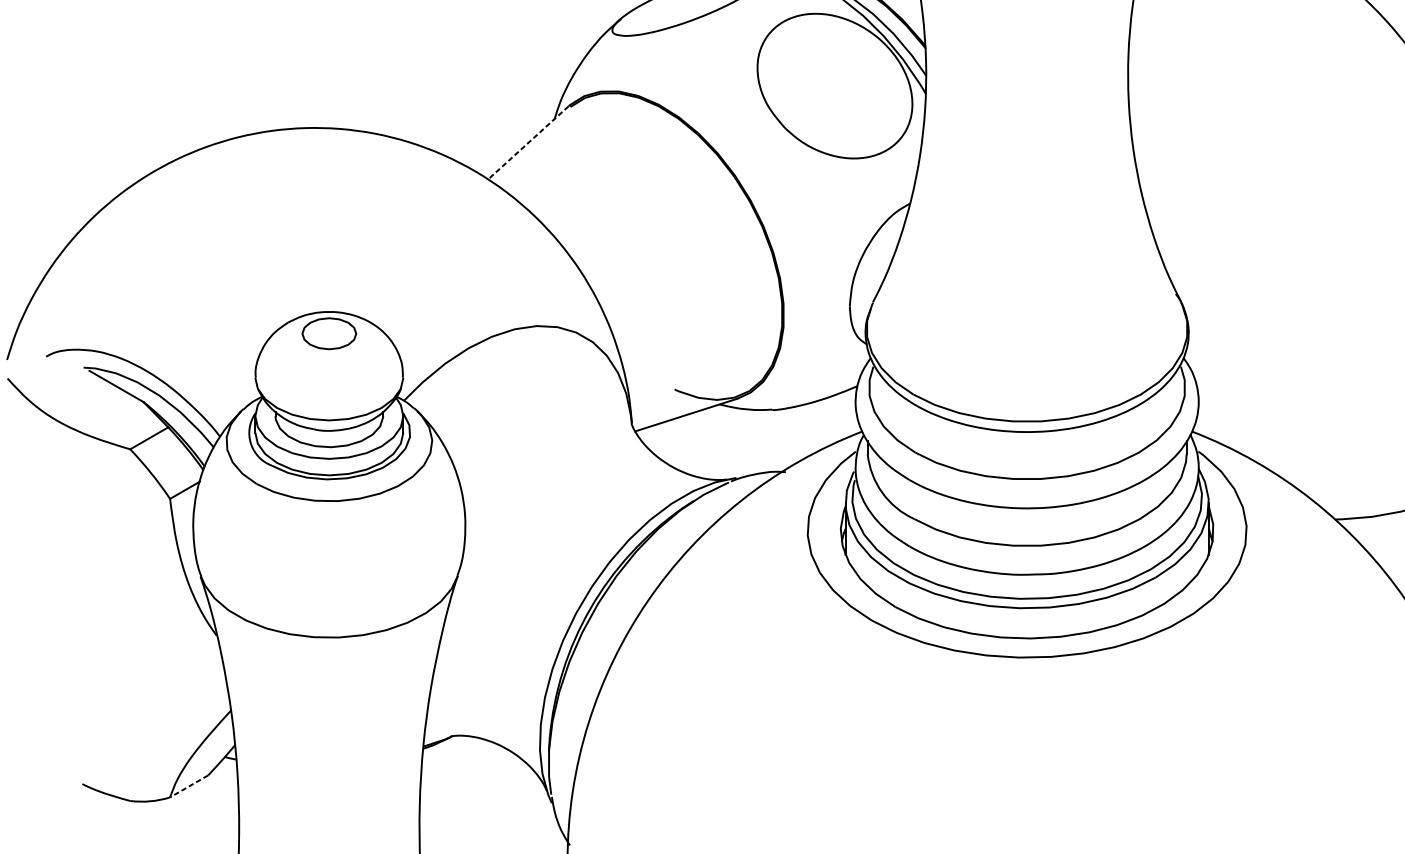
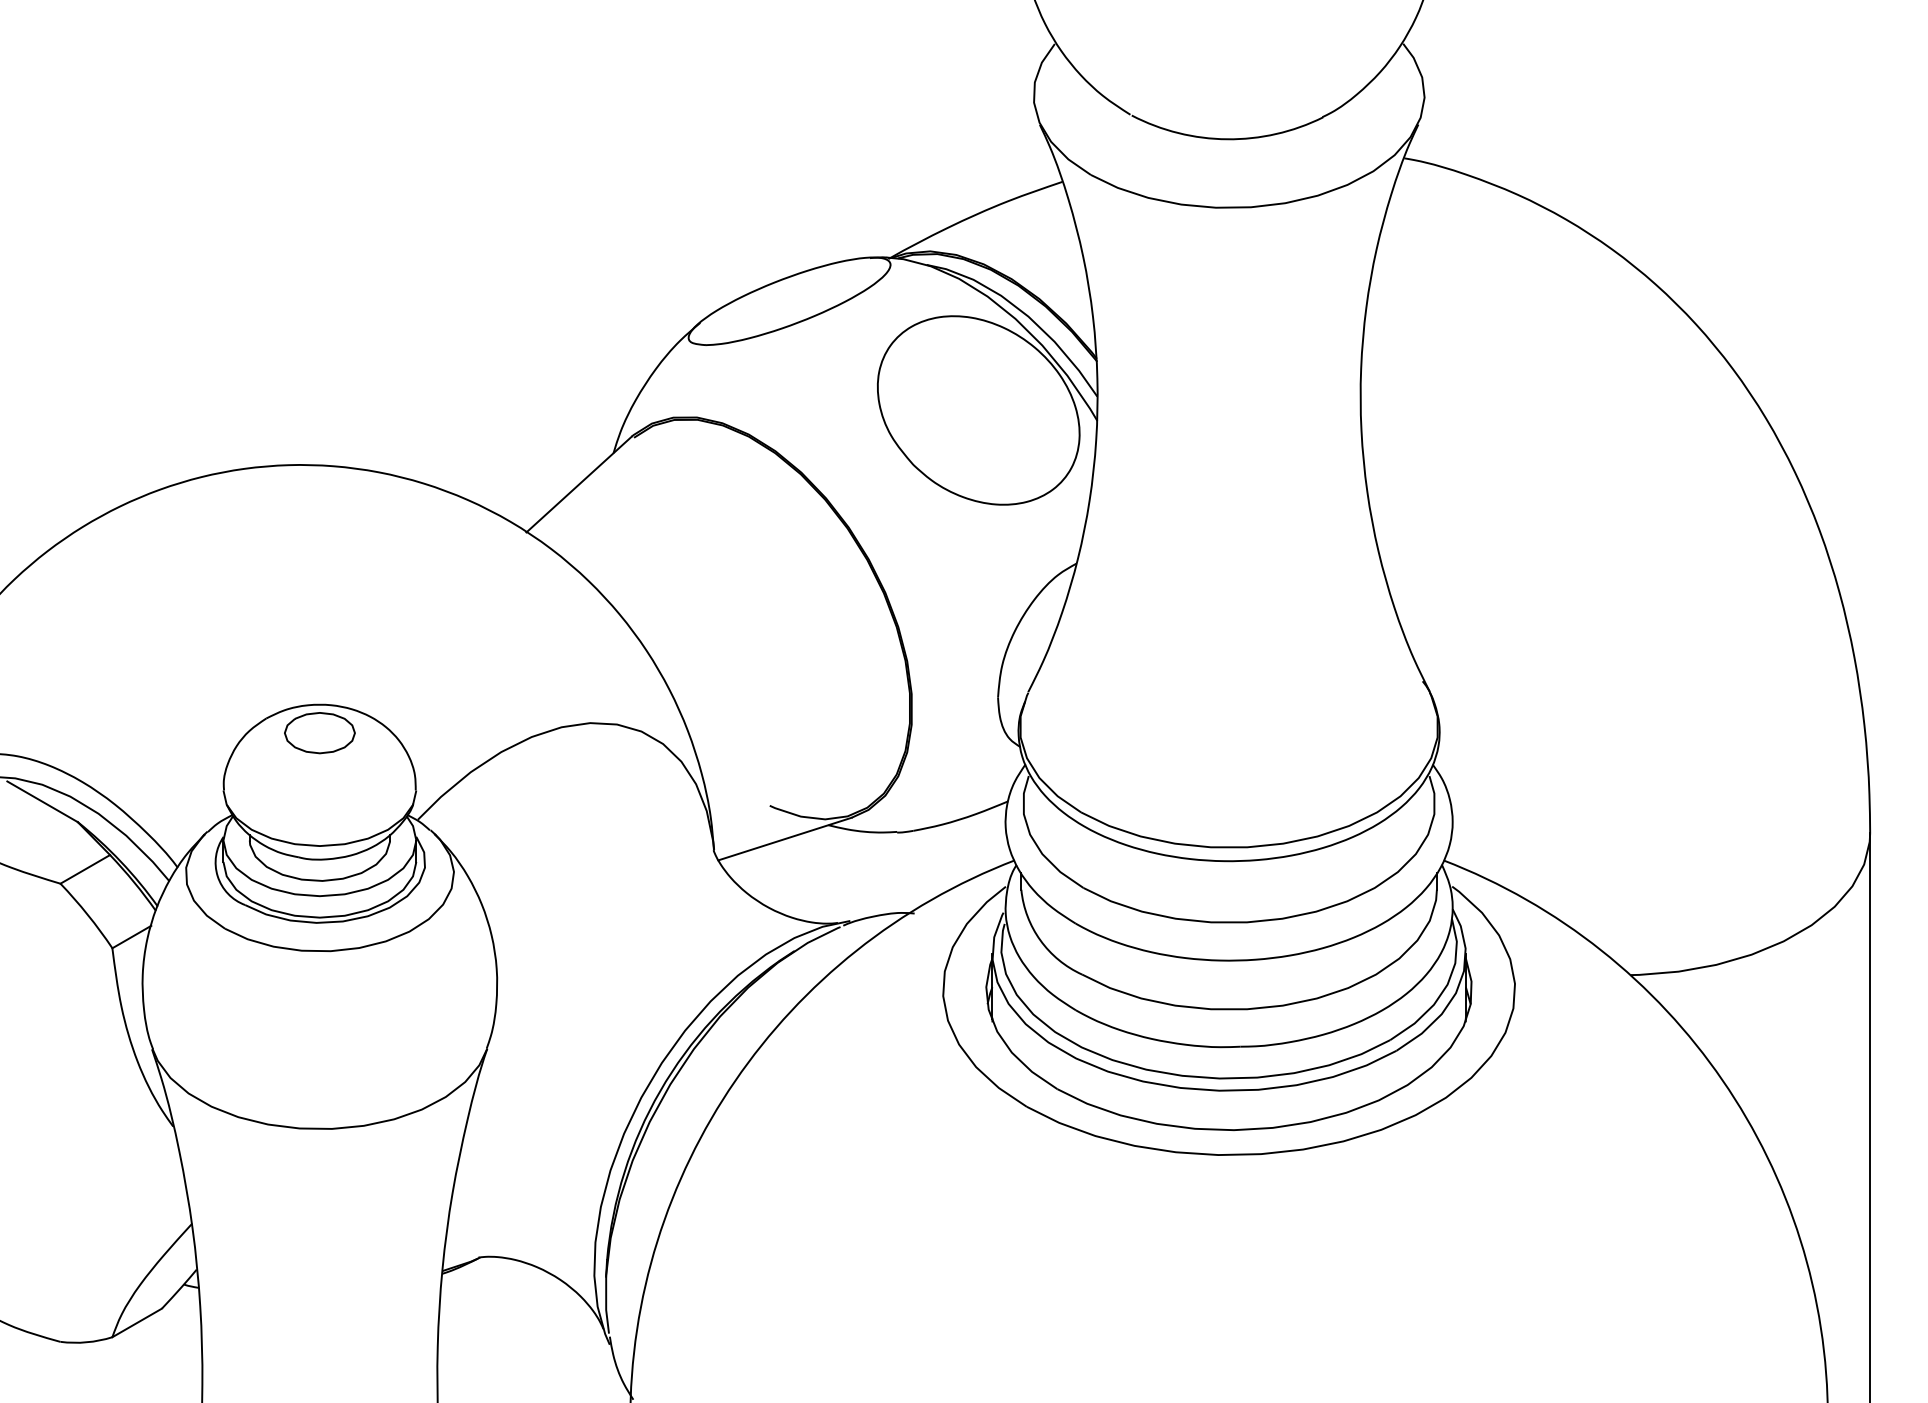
line: (527, 142) -> (578, 484), dashed -> solid
line: (189, 786) -> (137, 1322), dashed -> solid

